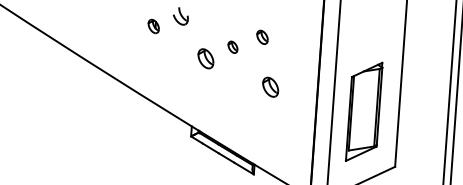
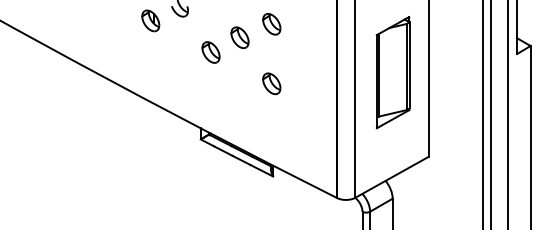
part: (153, 26) -> (150, 20), size x1.43
part: (262, 37) -> (271, 24), size x1.43
part: (232, 47) -> (239, 37), size x1.67
part: (270, 86) -> (271, 83), moved
part: (363, 111) -> (392, 72), moved

